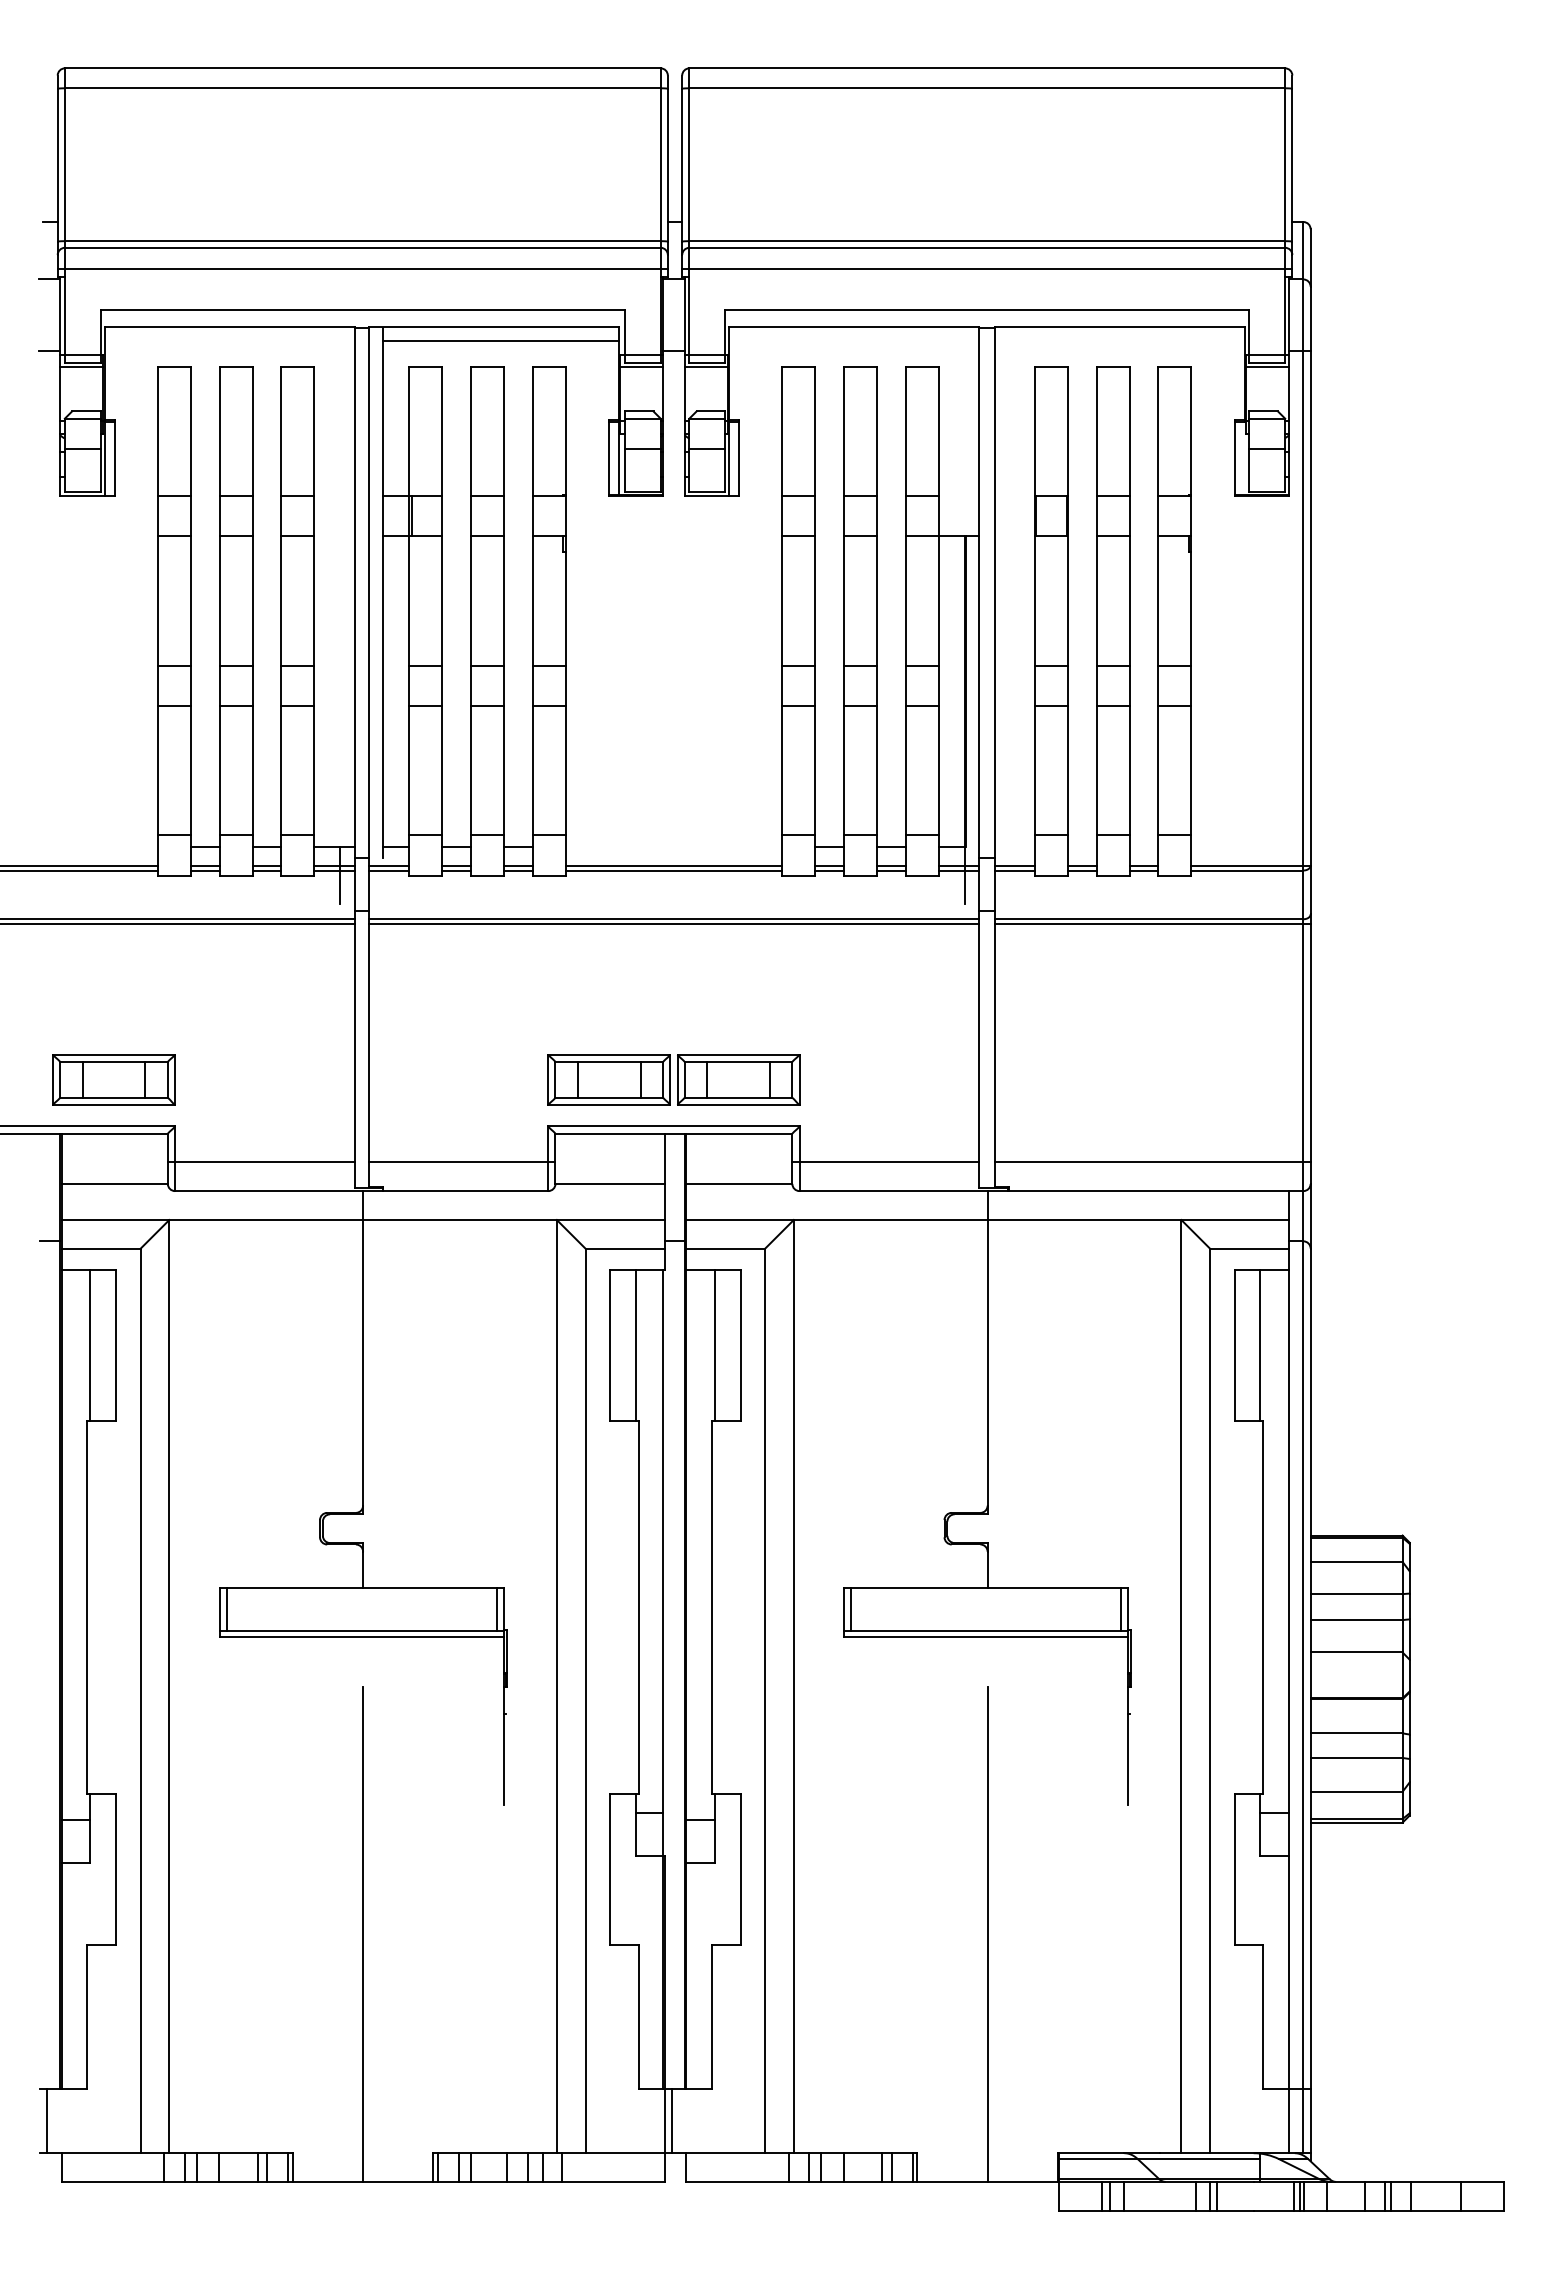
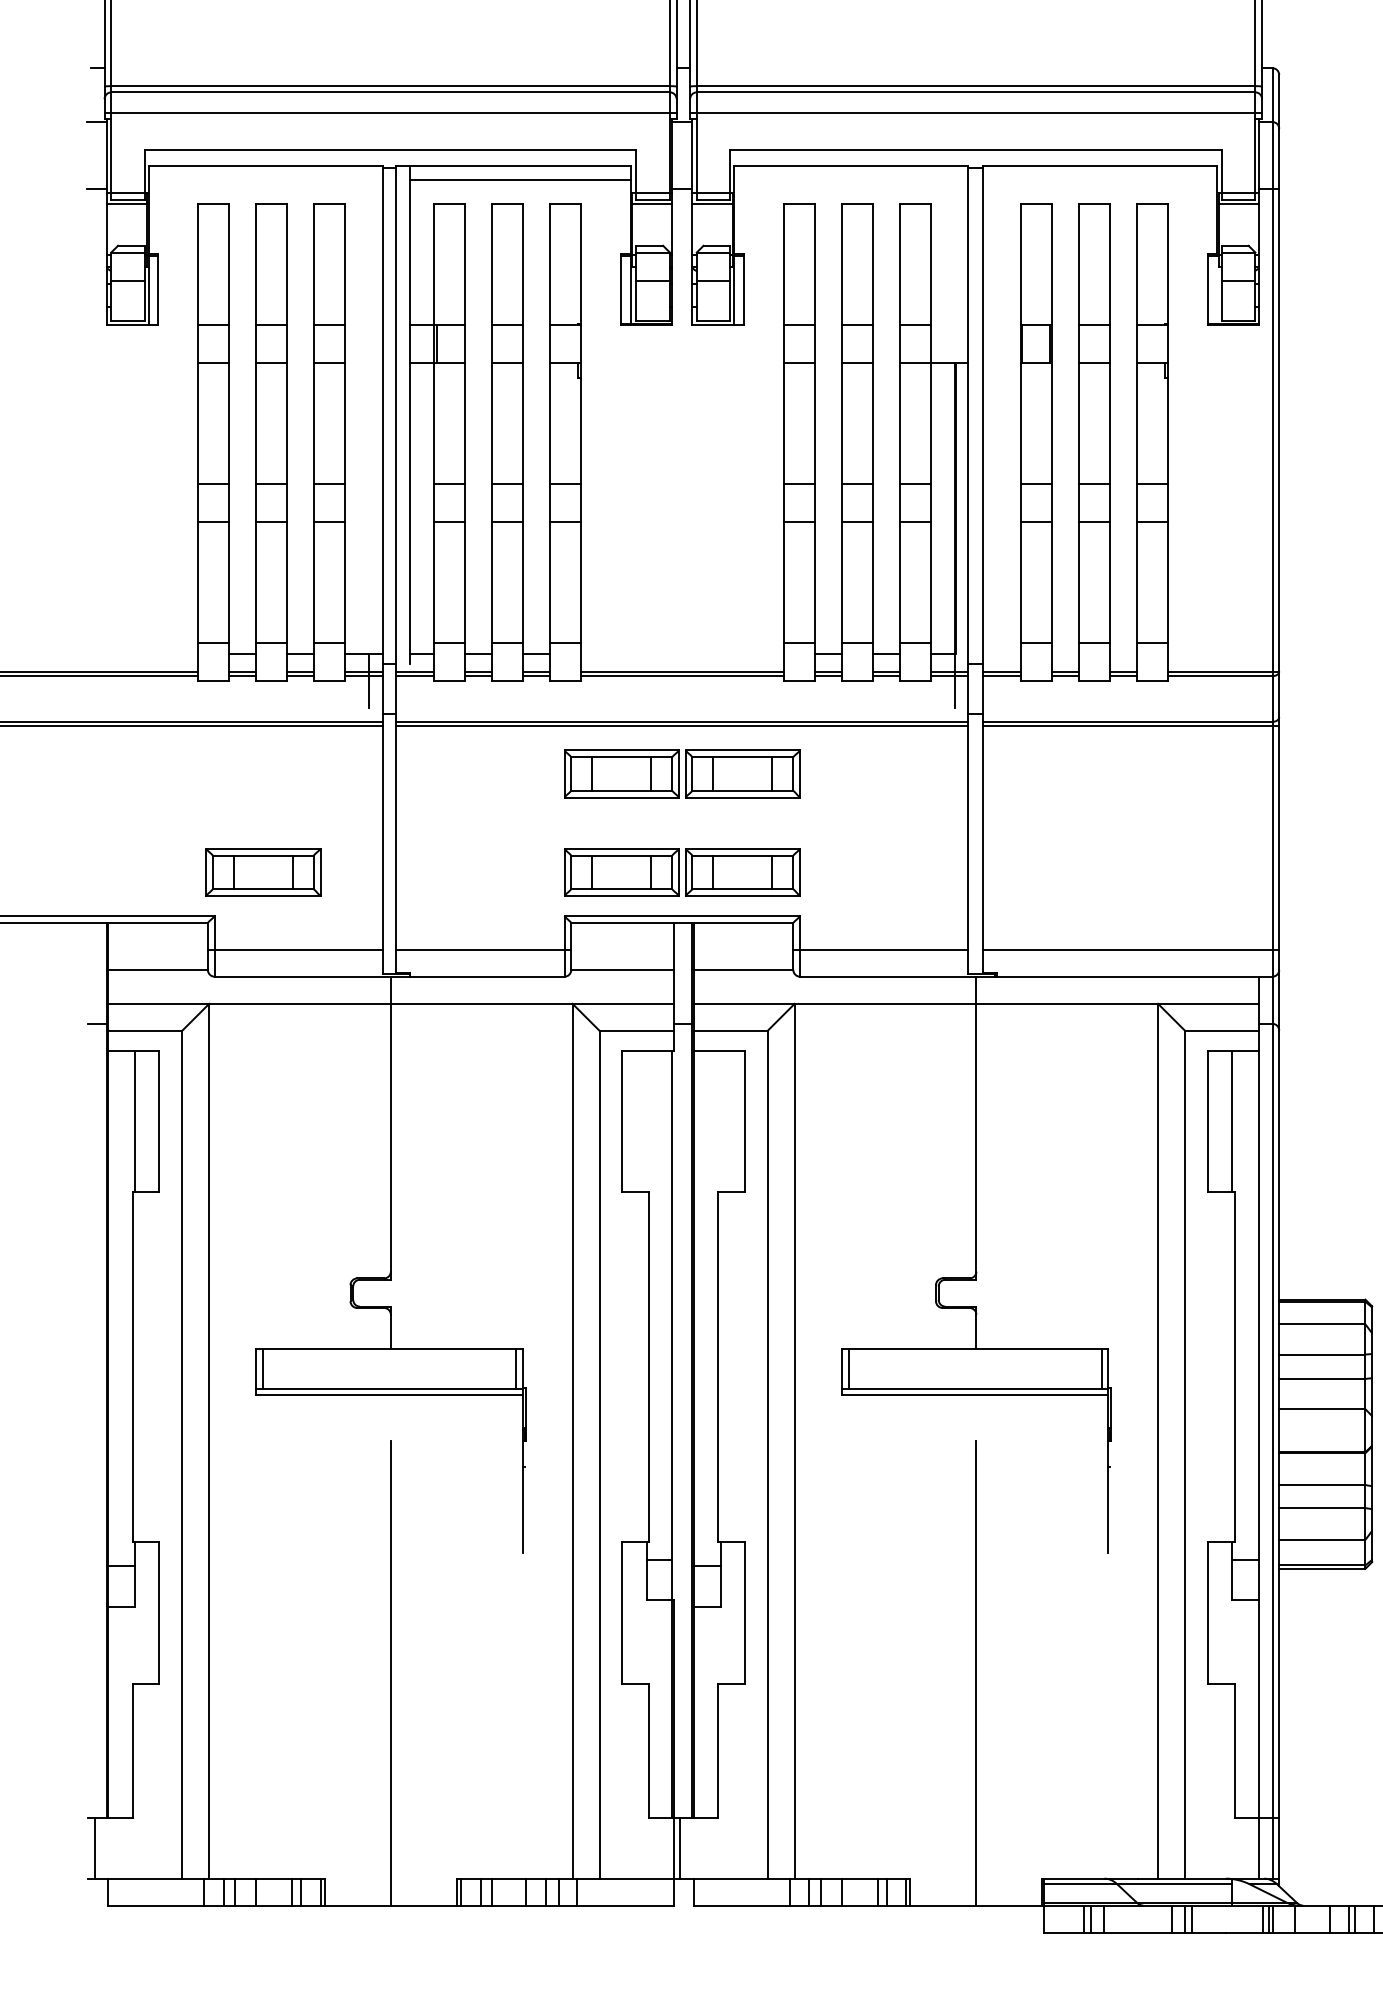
part: (673, 974) -> (681, 773), added
part: (113, 1079) -> (262, 872), moved
line: (635, 1345) -> (646, 1121), removed
line: (714, 1345) -> (720, 1121), removed

